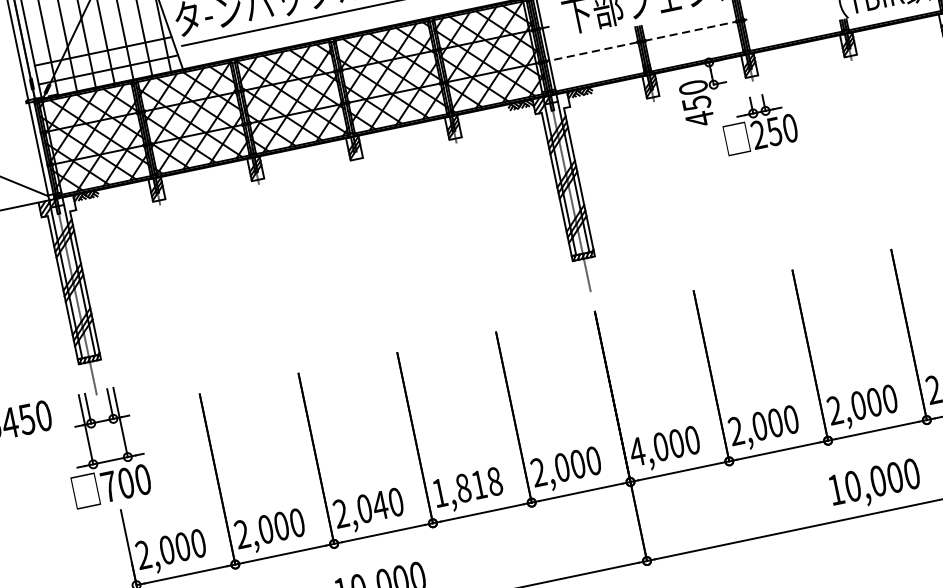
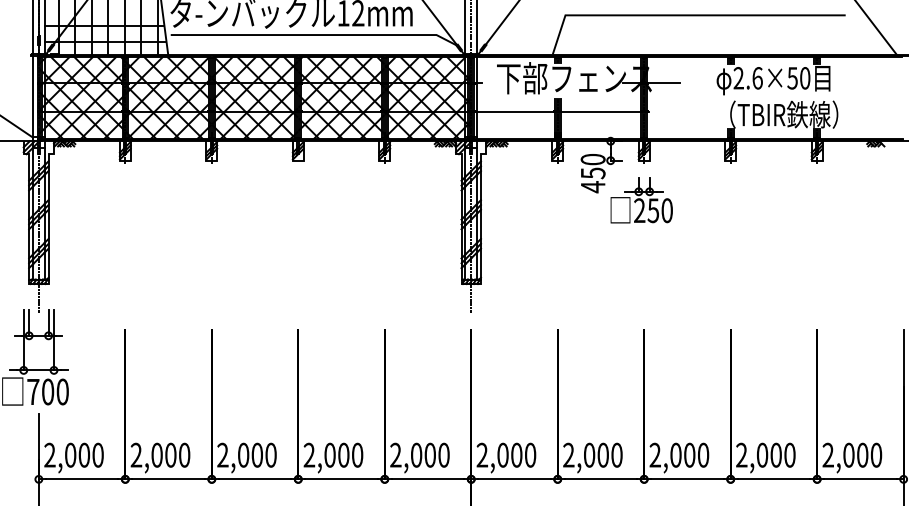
line: (692, 30) -> (602, 111), dashed -> solid
line: (592, 51) -> (514, 111), dashed -> solid
text: (637, 450) -> (482, 454), 4,000 -> 2,000
text: (467, 486) -> (333, 454), 1,818 -> 2,000
text: (380, 504) -> (257, 454), 2,040 -> 2,000

